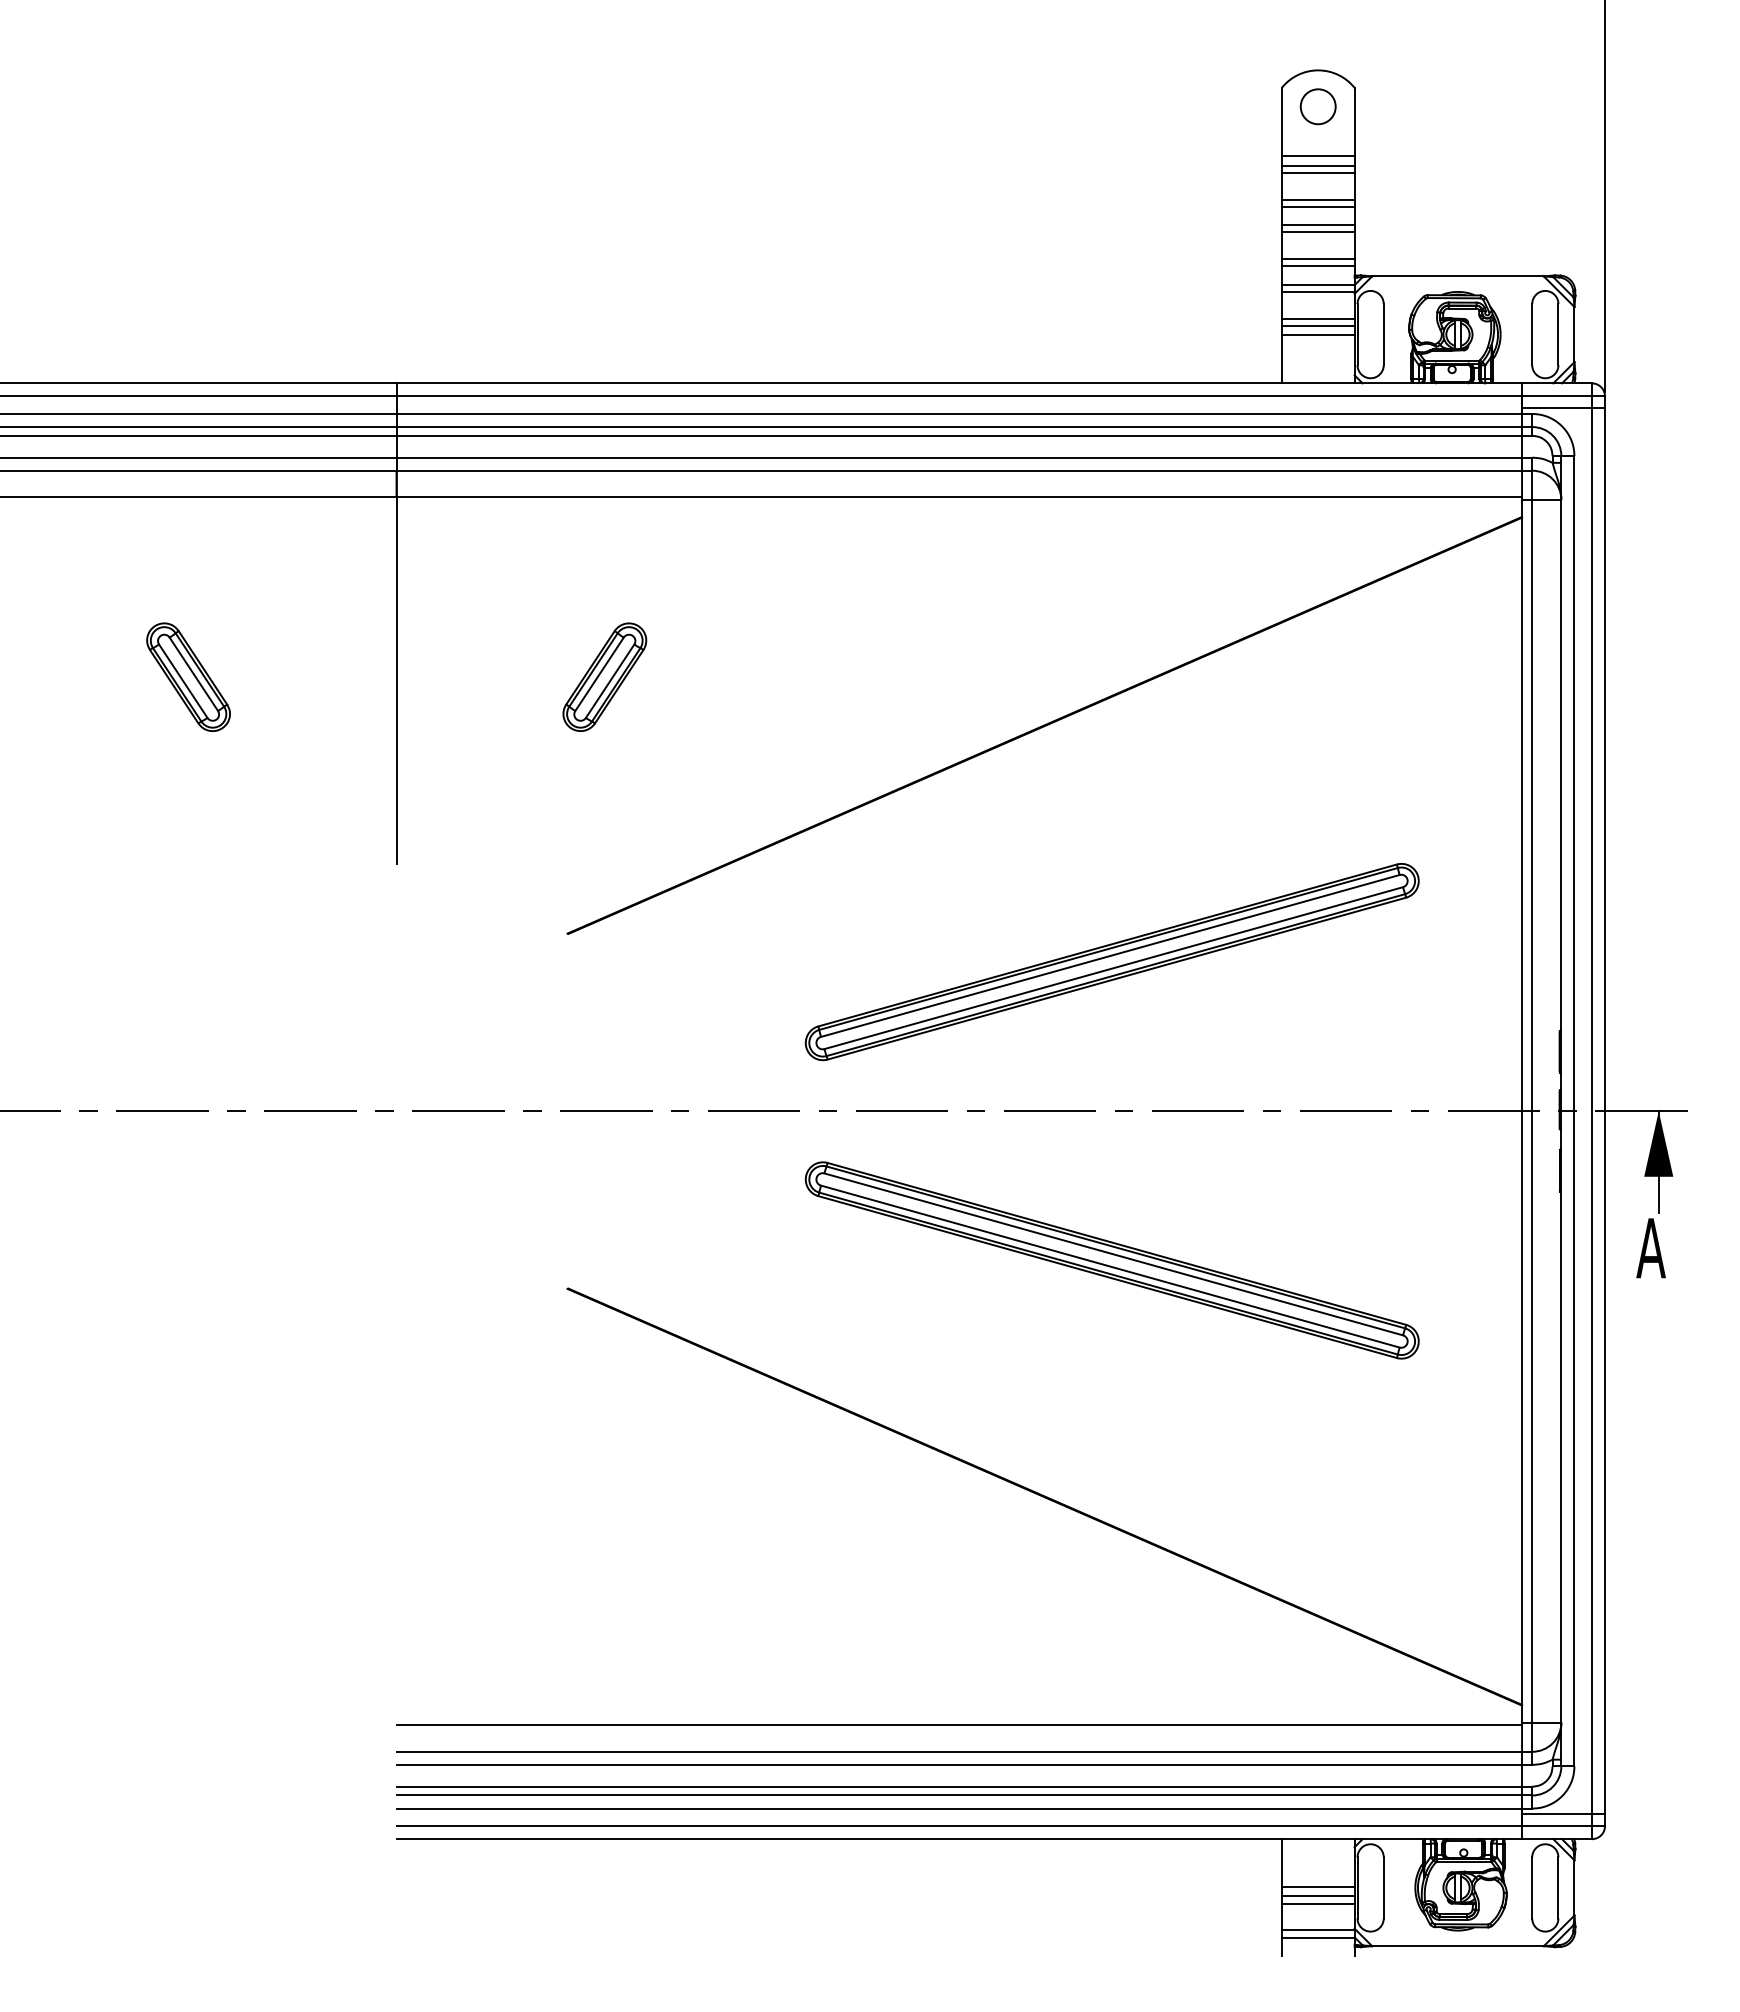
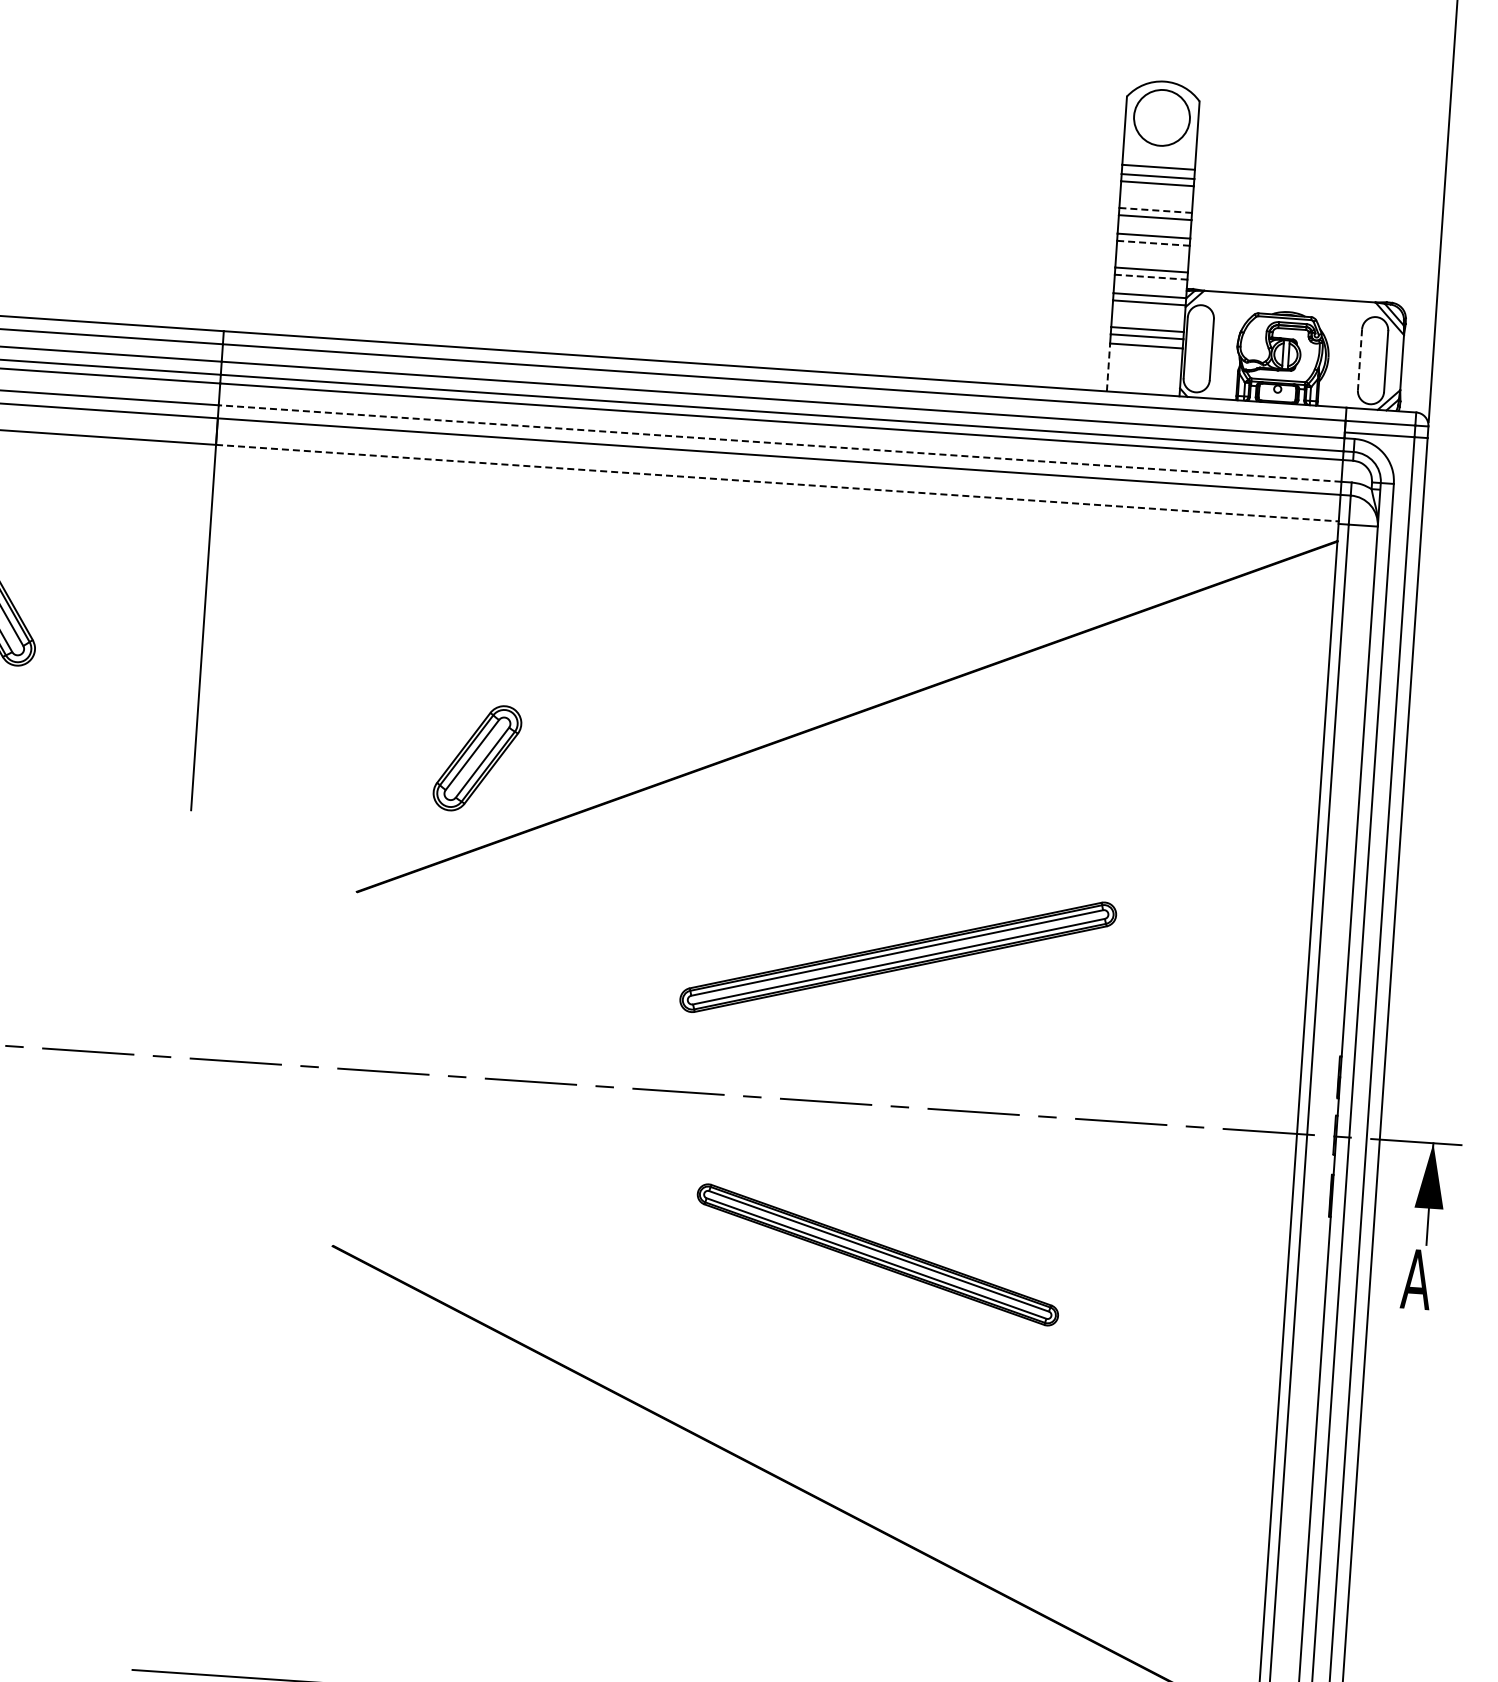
circle: (1317, 106) -> (1161, 117), size x1.6
line: (1318, 199) -> (1155, 210), solid -> dashed
line: (1318, 232) -> (1153, 243), solid -> dashed
line: (1318, 266) -> (1151, 277), solid -> dashed
line: (1532, 334) -> (1360, 359), solid -> dashed
line: (1281, 359) -> (1108, 367), solid -> dashed
line: (959, 457) -> (780, 443), solid -> dashed
line: (959, 497) -> (777, 483), solid -> dashed
part: (604, 676) -> (477, 757), moved
part: (1111, 962) -> (897, 957), size x0.7
part: (1111, 1260) -> (877, 1254), size x0.6

